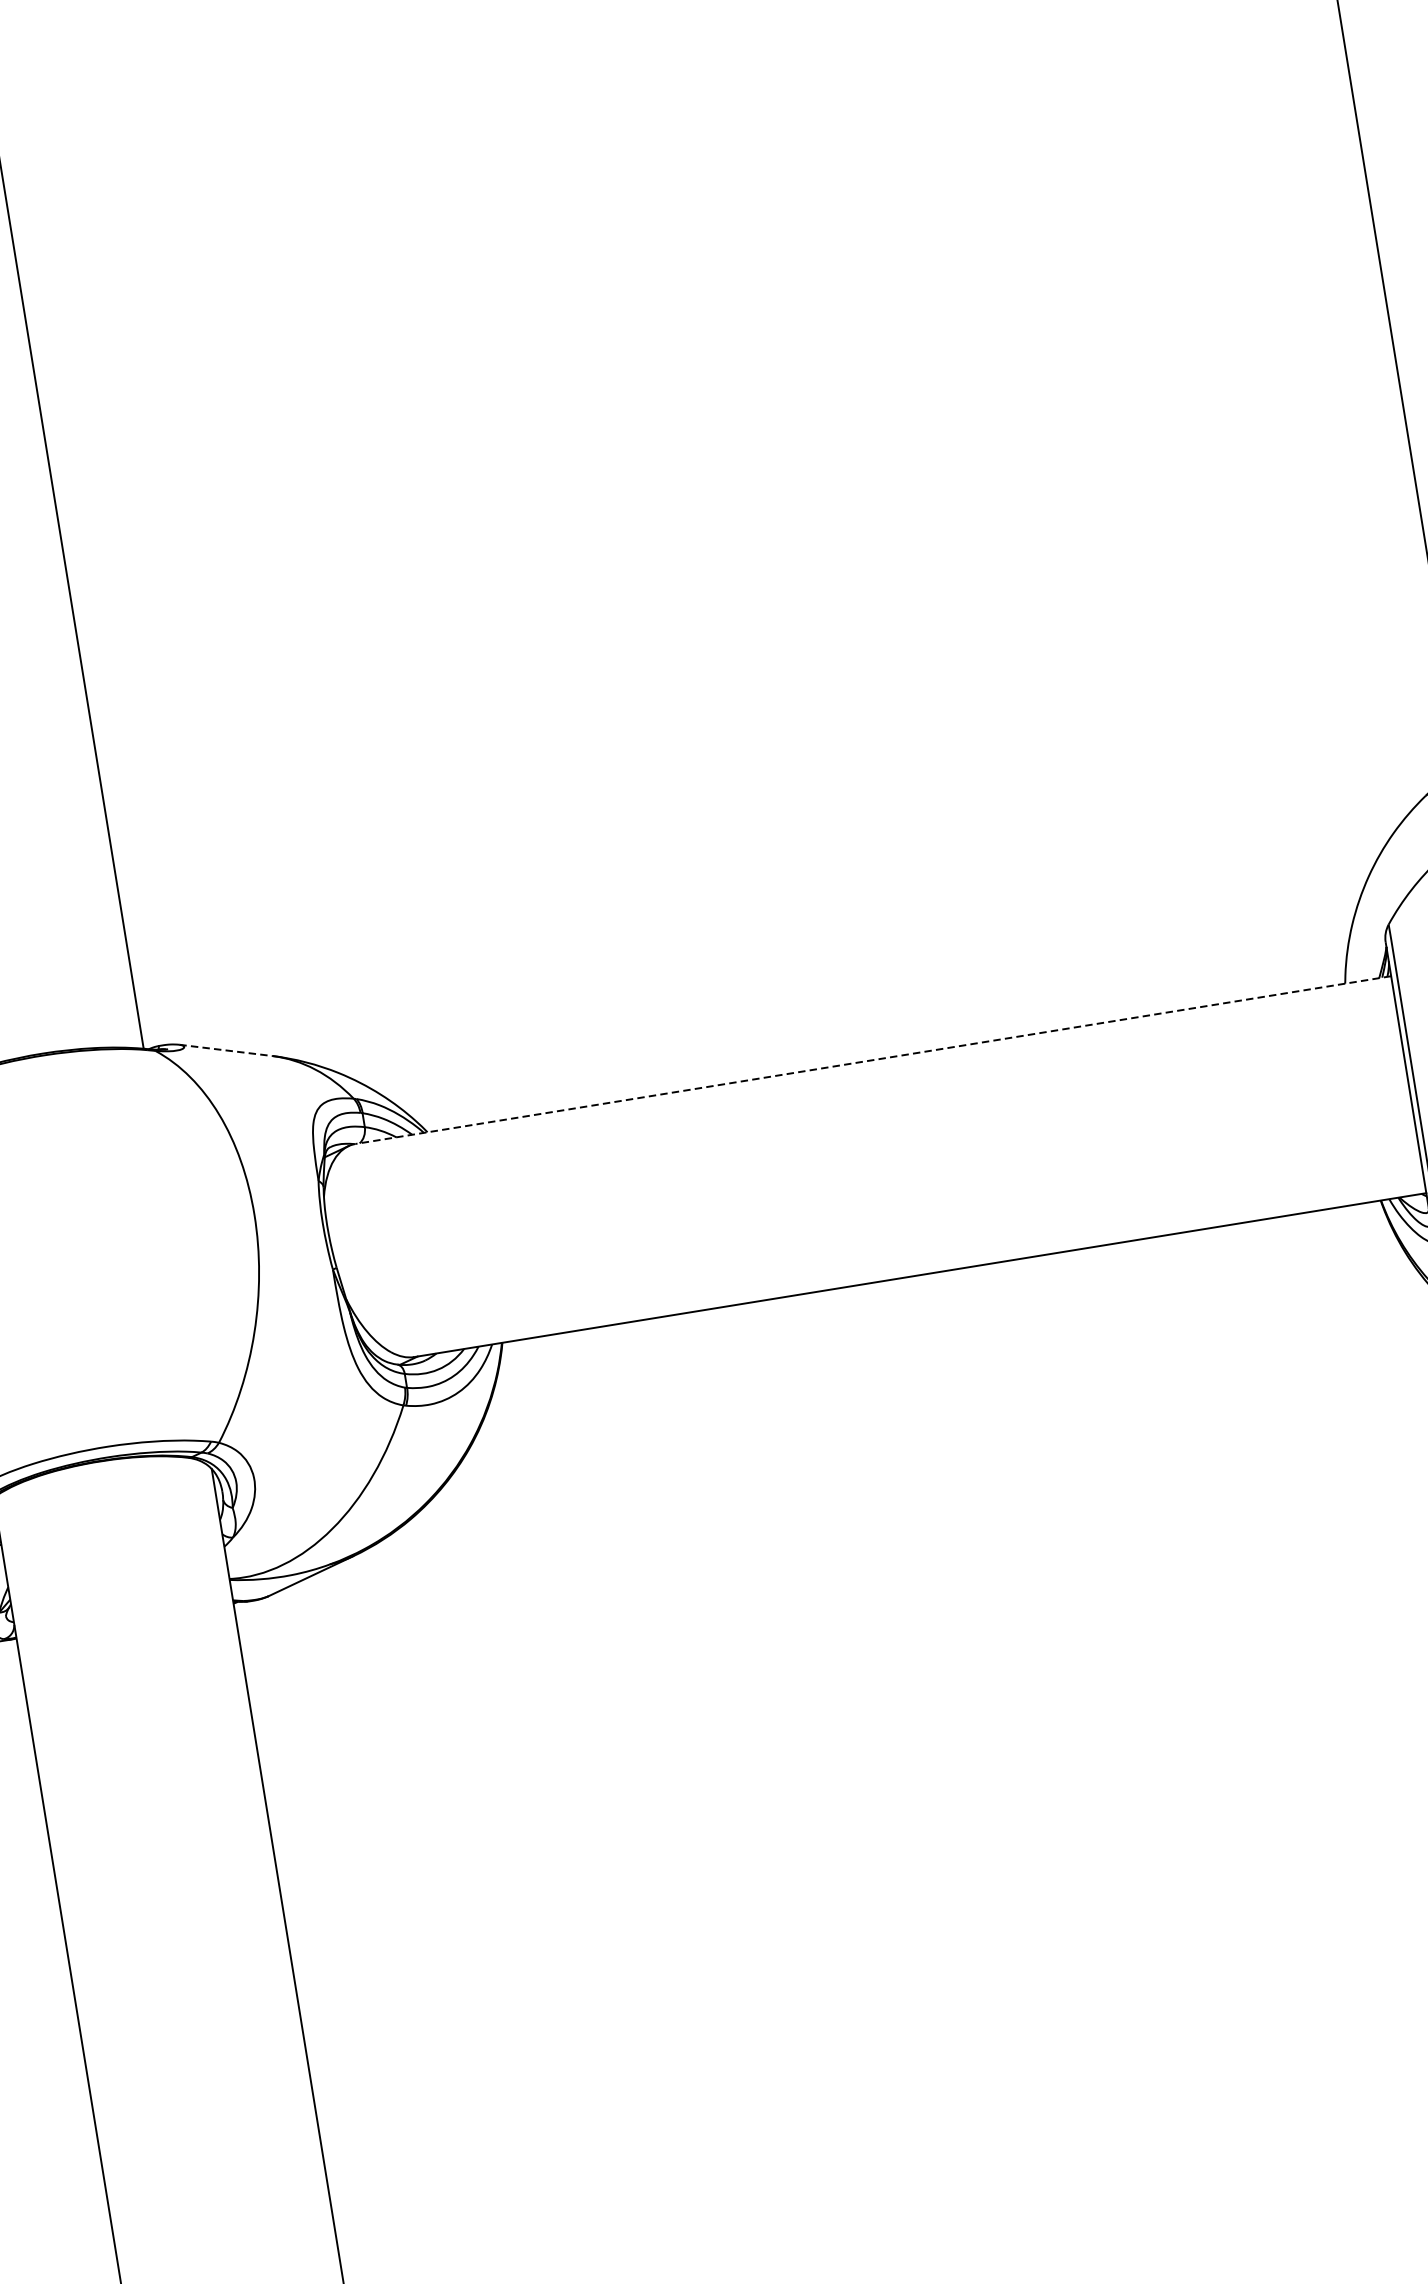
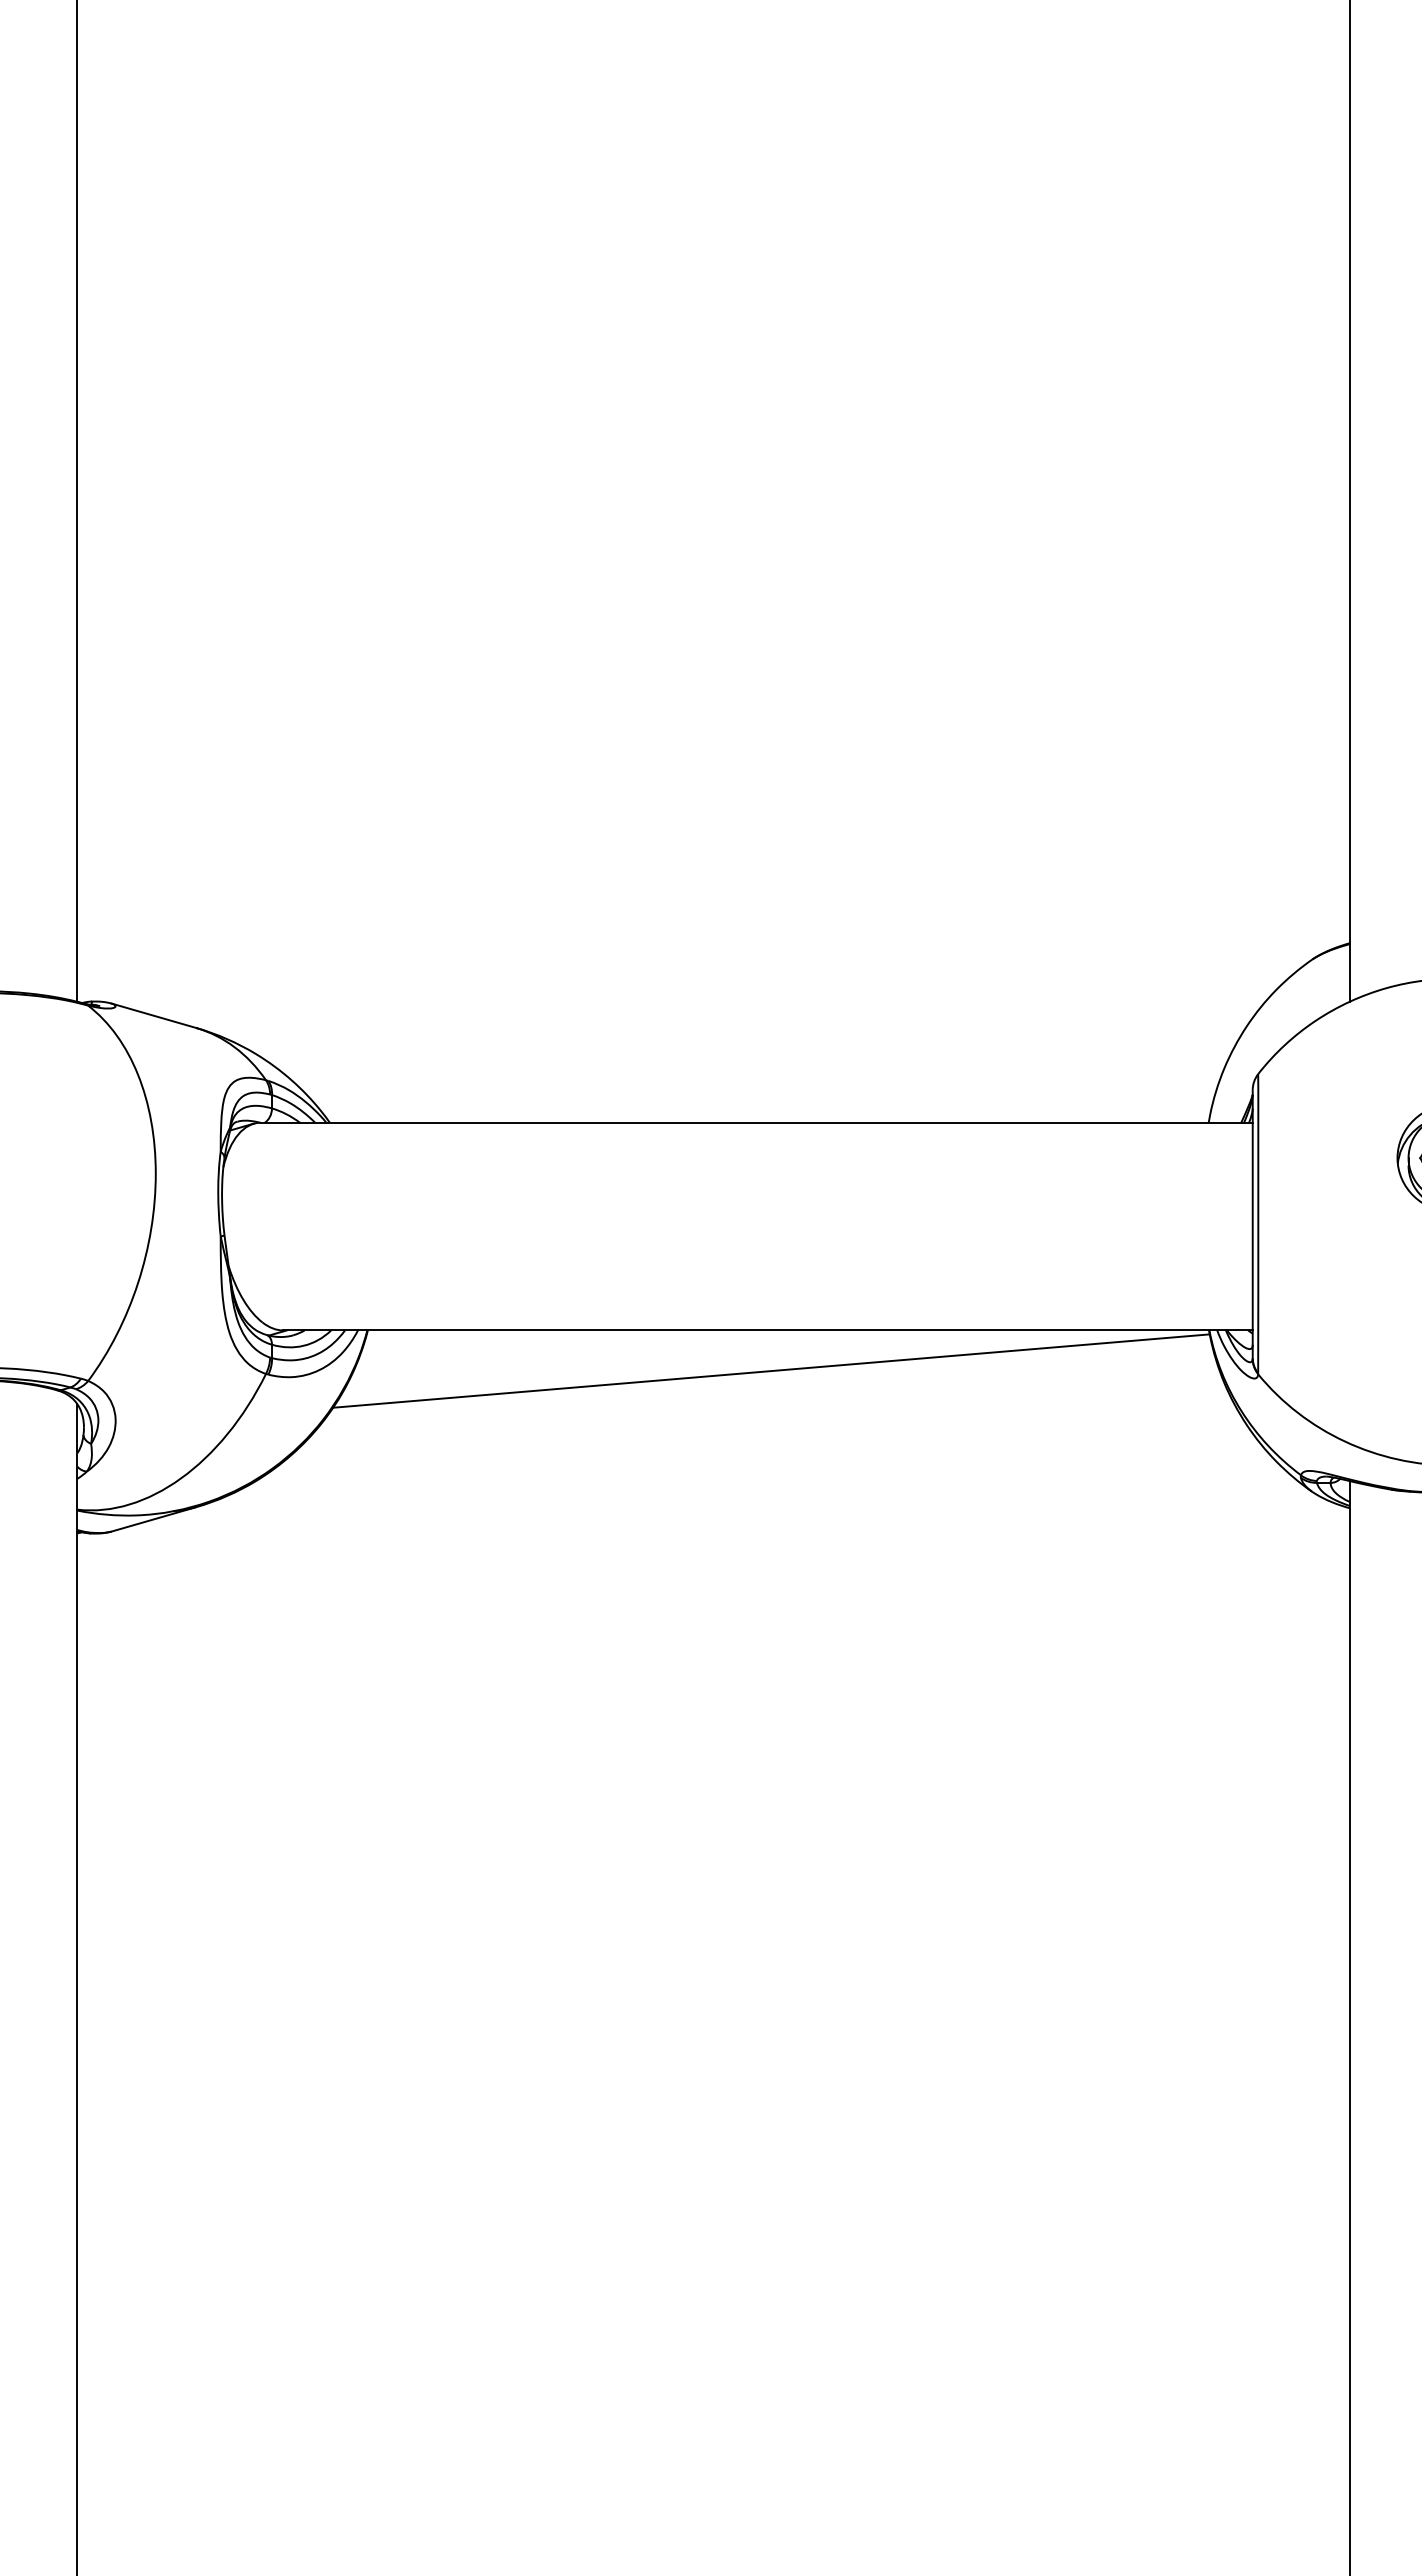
line: (226, 1050) -> (154, 1015), dashed -> solid
line: (873, 1059) -> (756, 1122), dashed -> solid
line: (930, 1316) -> (771, 1370), added

